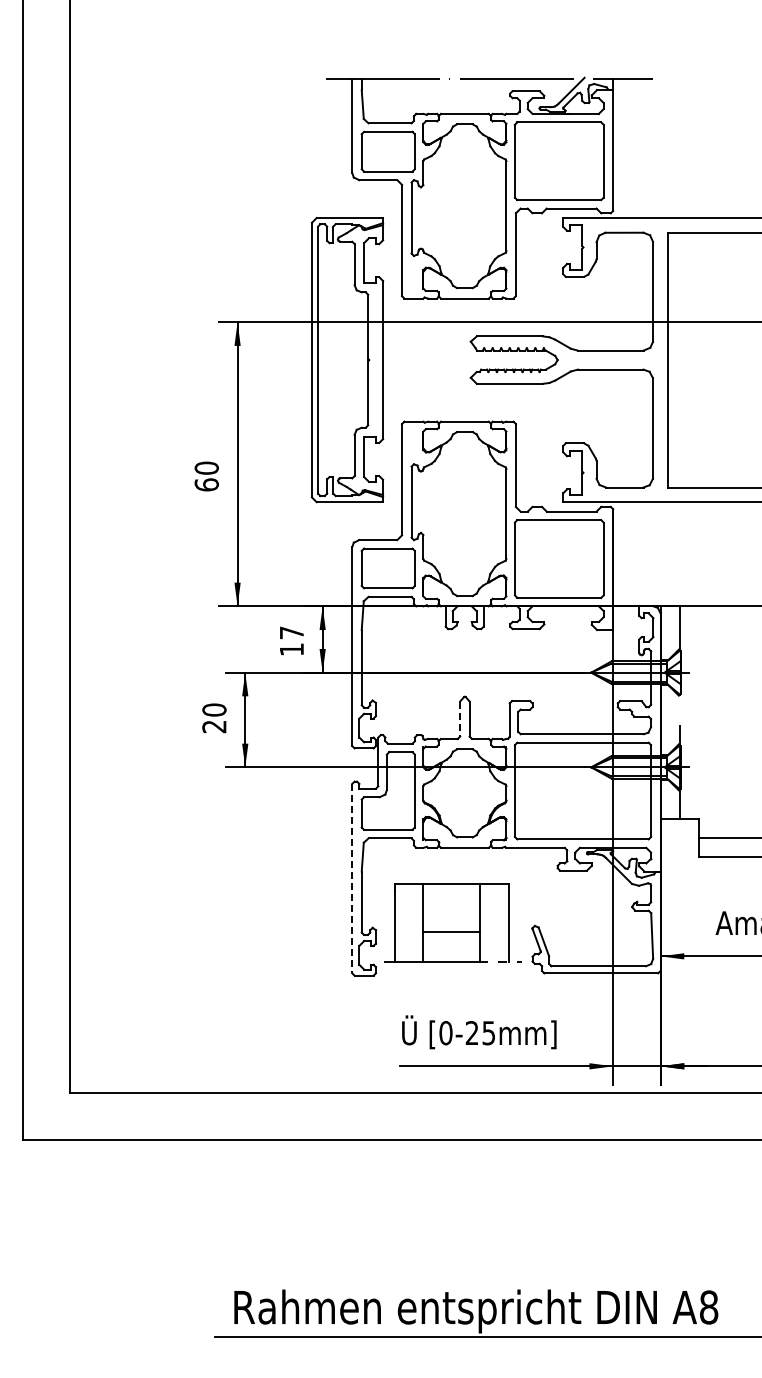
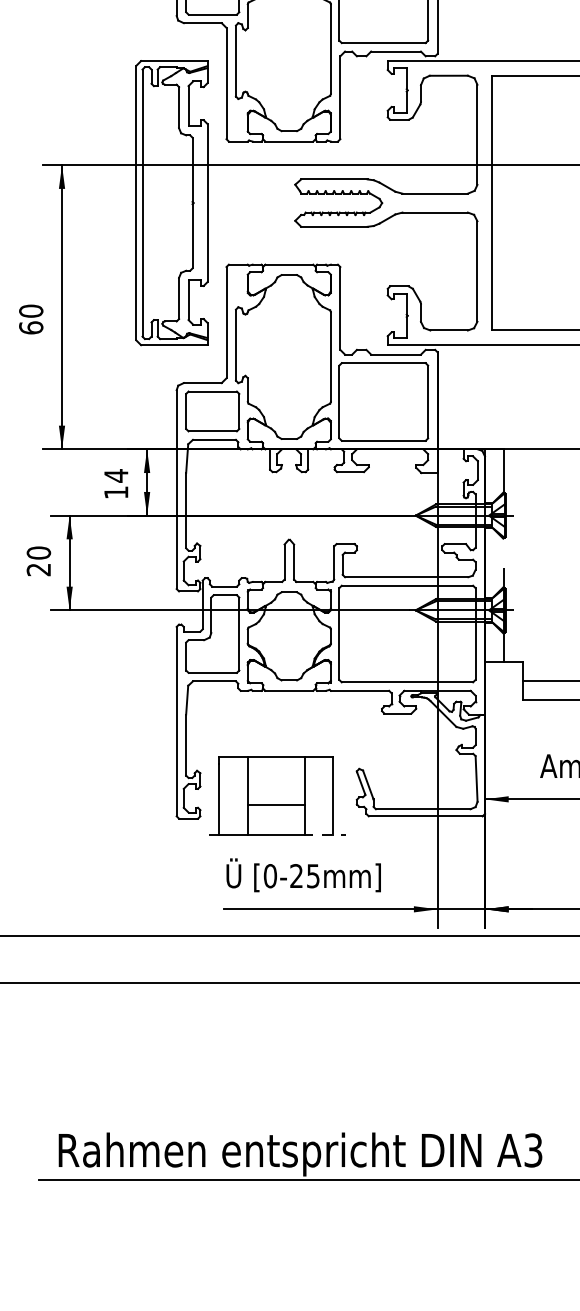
text: (291, 632) -> (115, 475), 17 -> 14
line: (460, 719) -> (284, 562), dashed -> solid
line: (352, 878) -> (176, 721), dashed -> solid
part: (452, 922) -> (276, 795), moved
text: (709, 1307) -> (533, 1150), A8 -> A3

